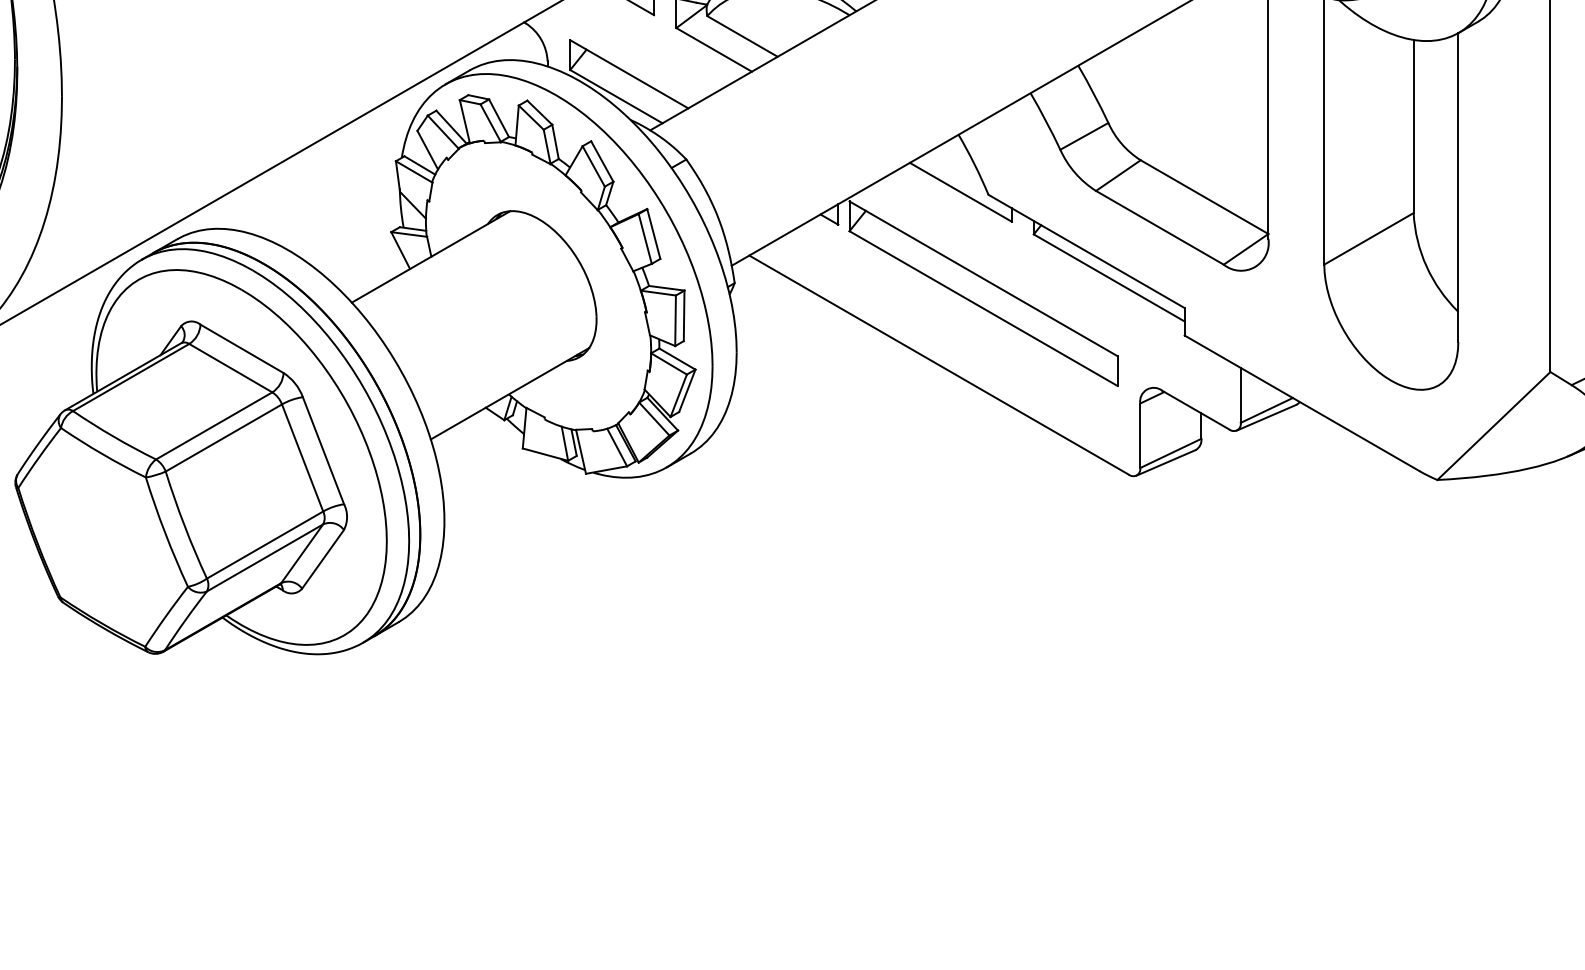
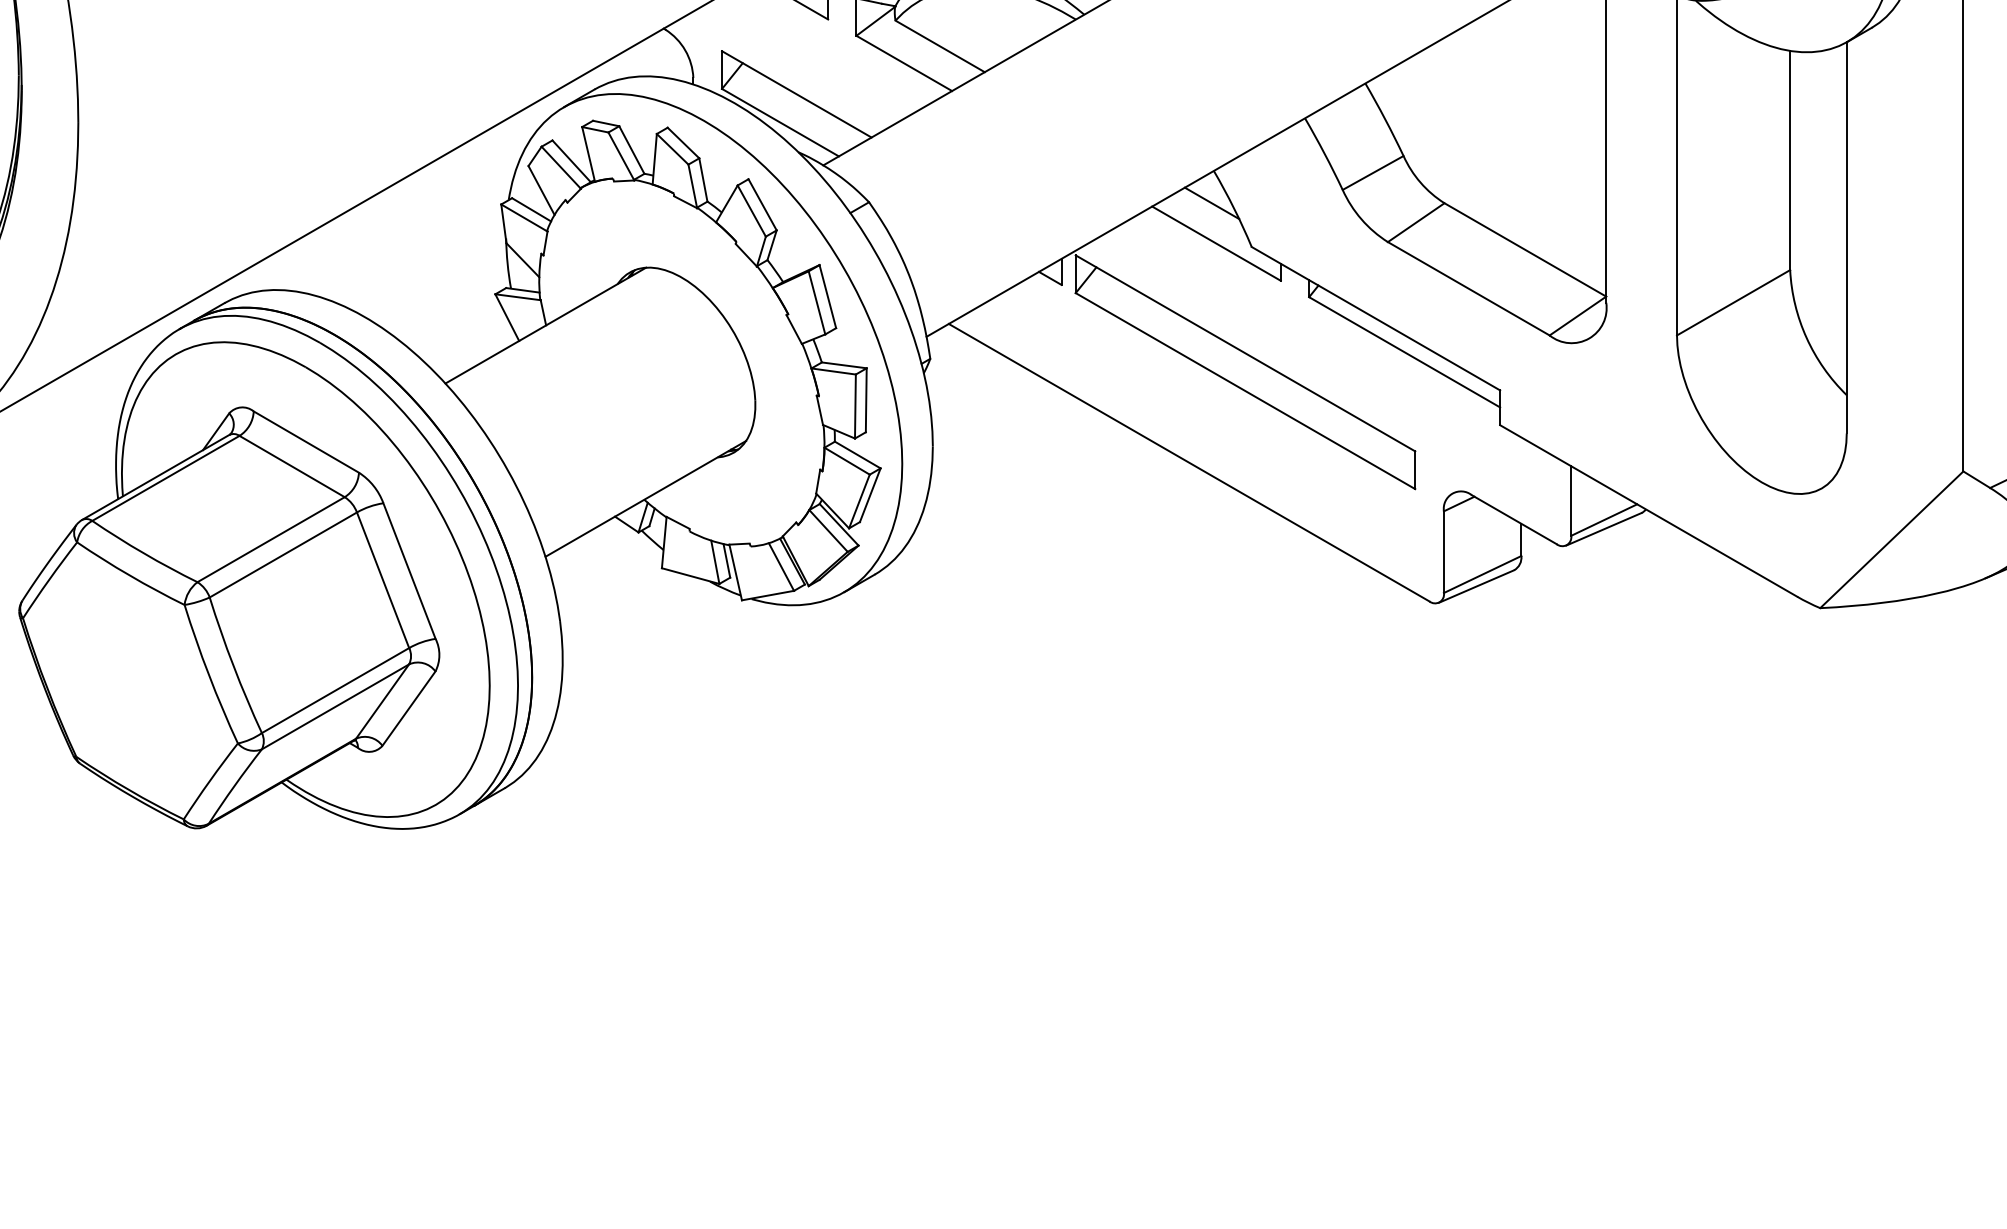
line: (956, 160) -> (1211, 203), added

